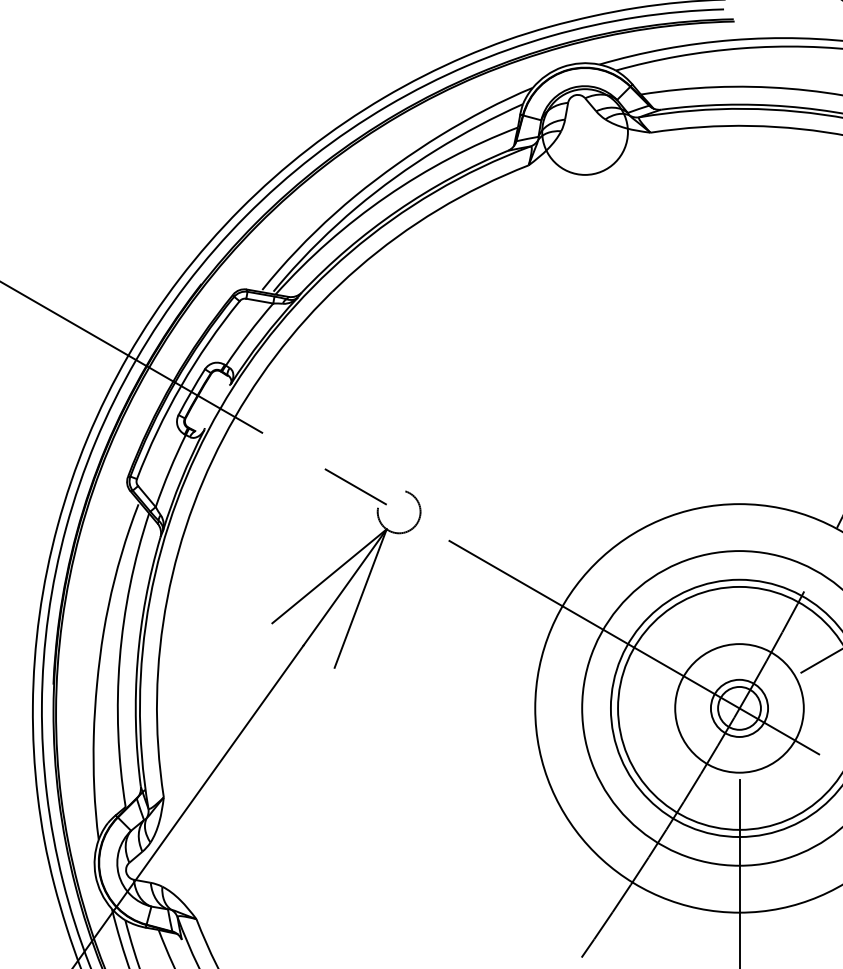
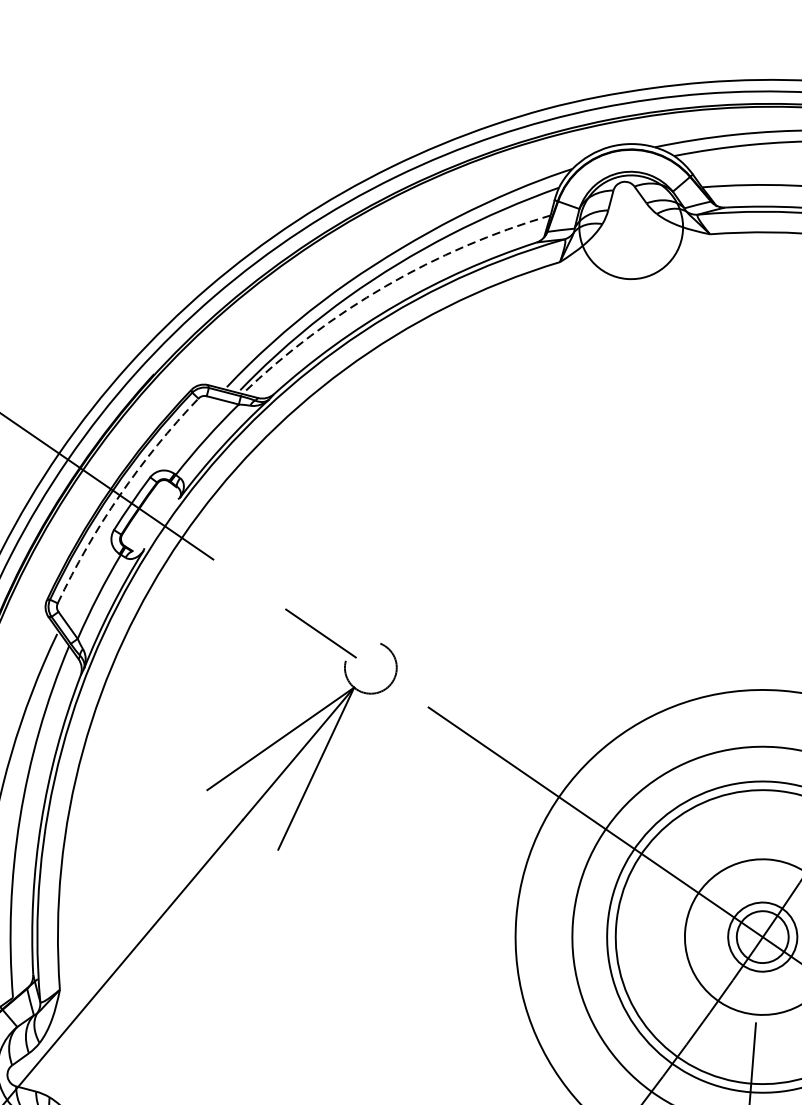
arc: (386, 196) -> (385, 286), solid -> dashed
arc: (181, 386) -> (120, 495), solid -> dashed

